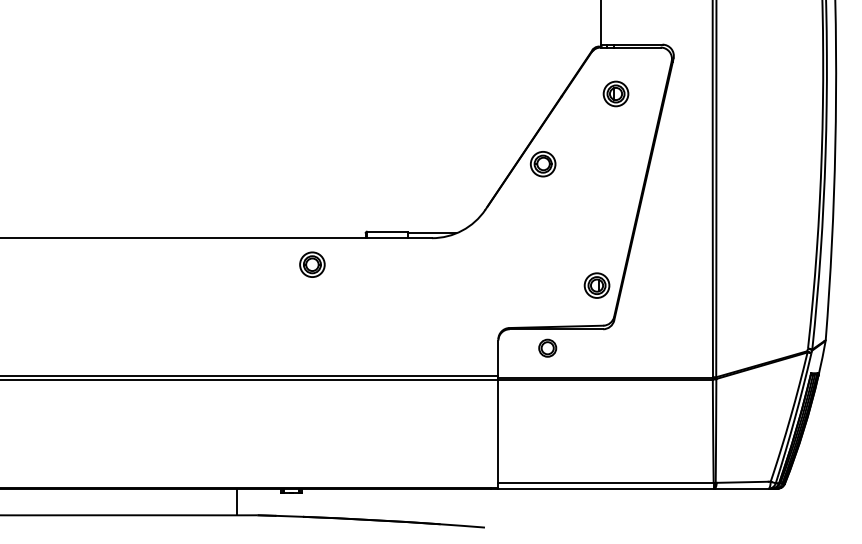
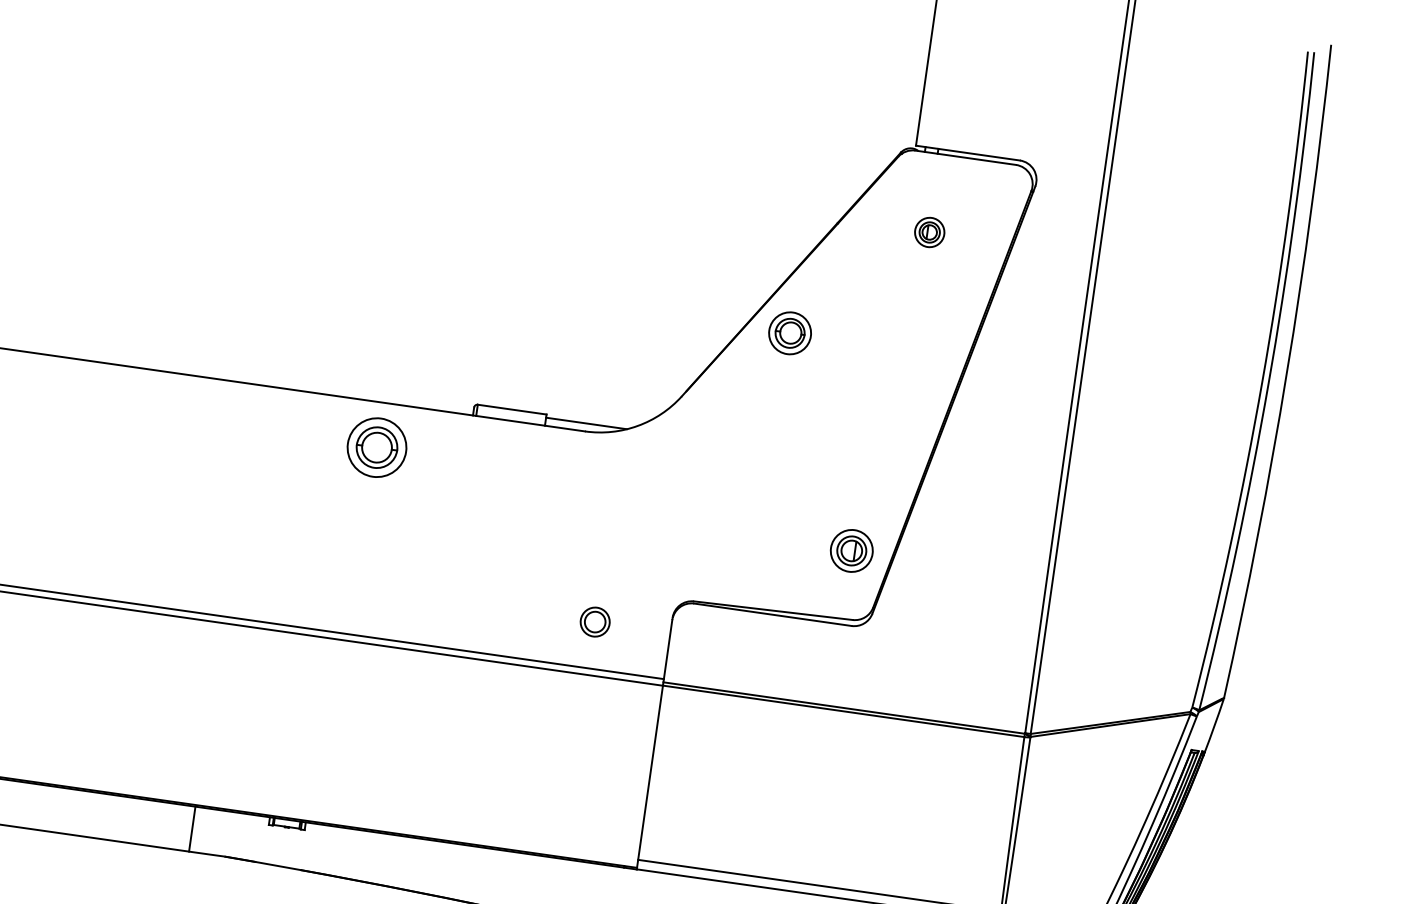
part: (615, 93) -> (928, 231), size x0.7
part: (312, 264) -> (377, 447), size x1.4
part: (547, 347) -> (595, 620), moved

